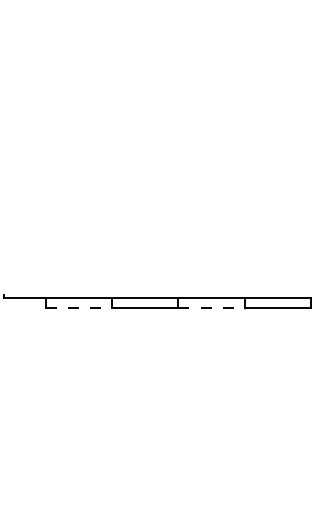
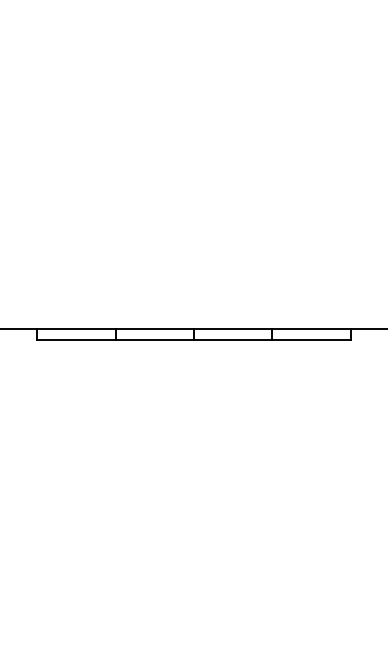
line: (79, 307) -> (76, 339), dashed -> solid
line: (211, 307) -> (233, 339), dashed -> solid

